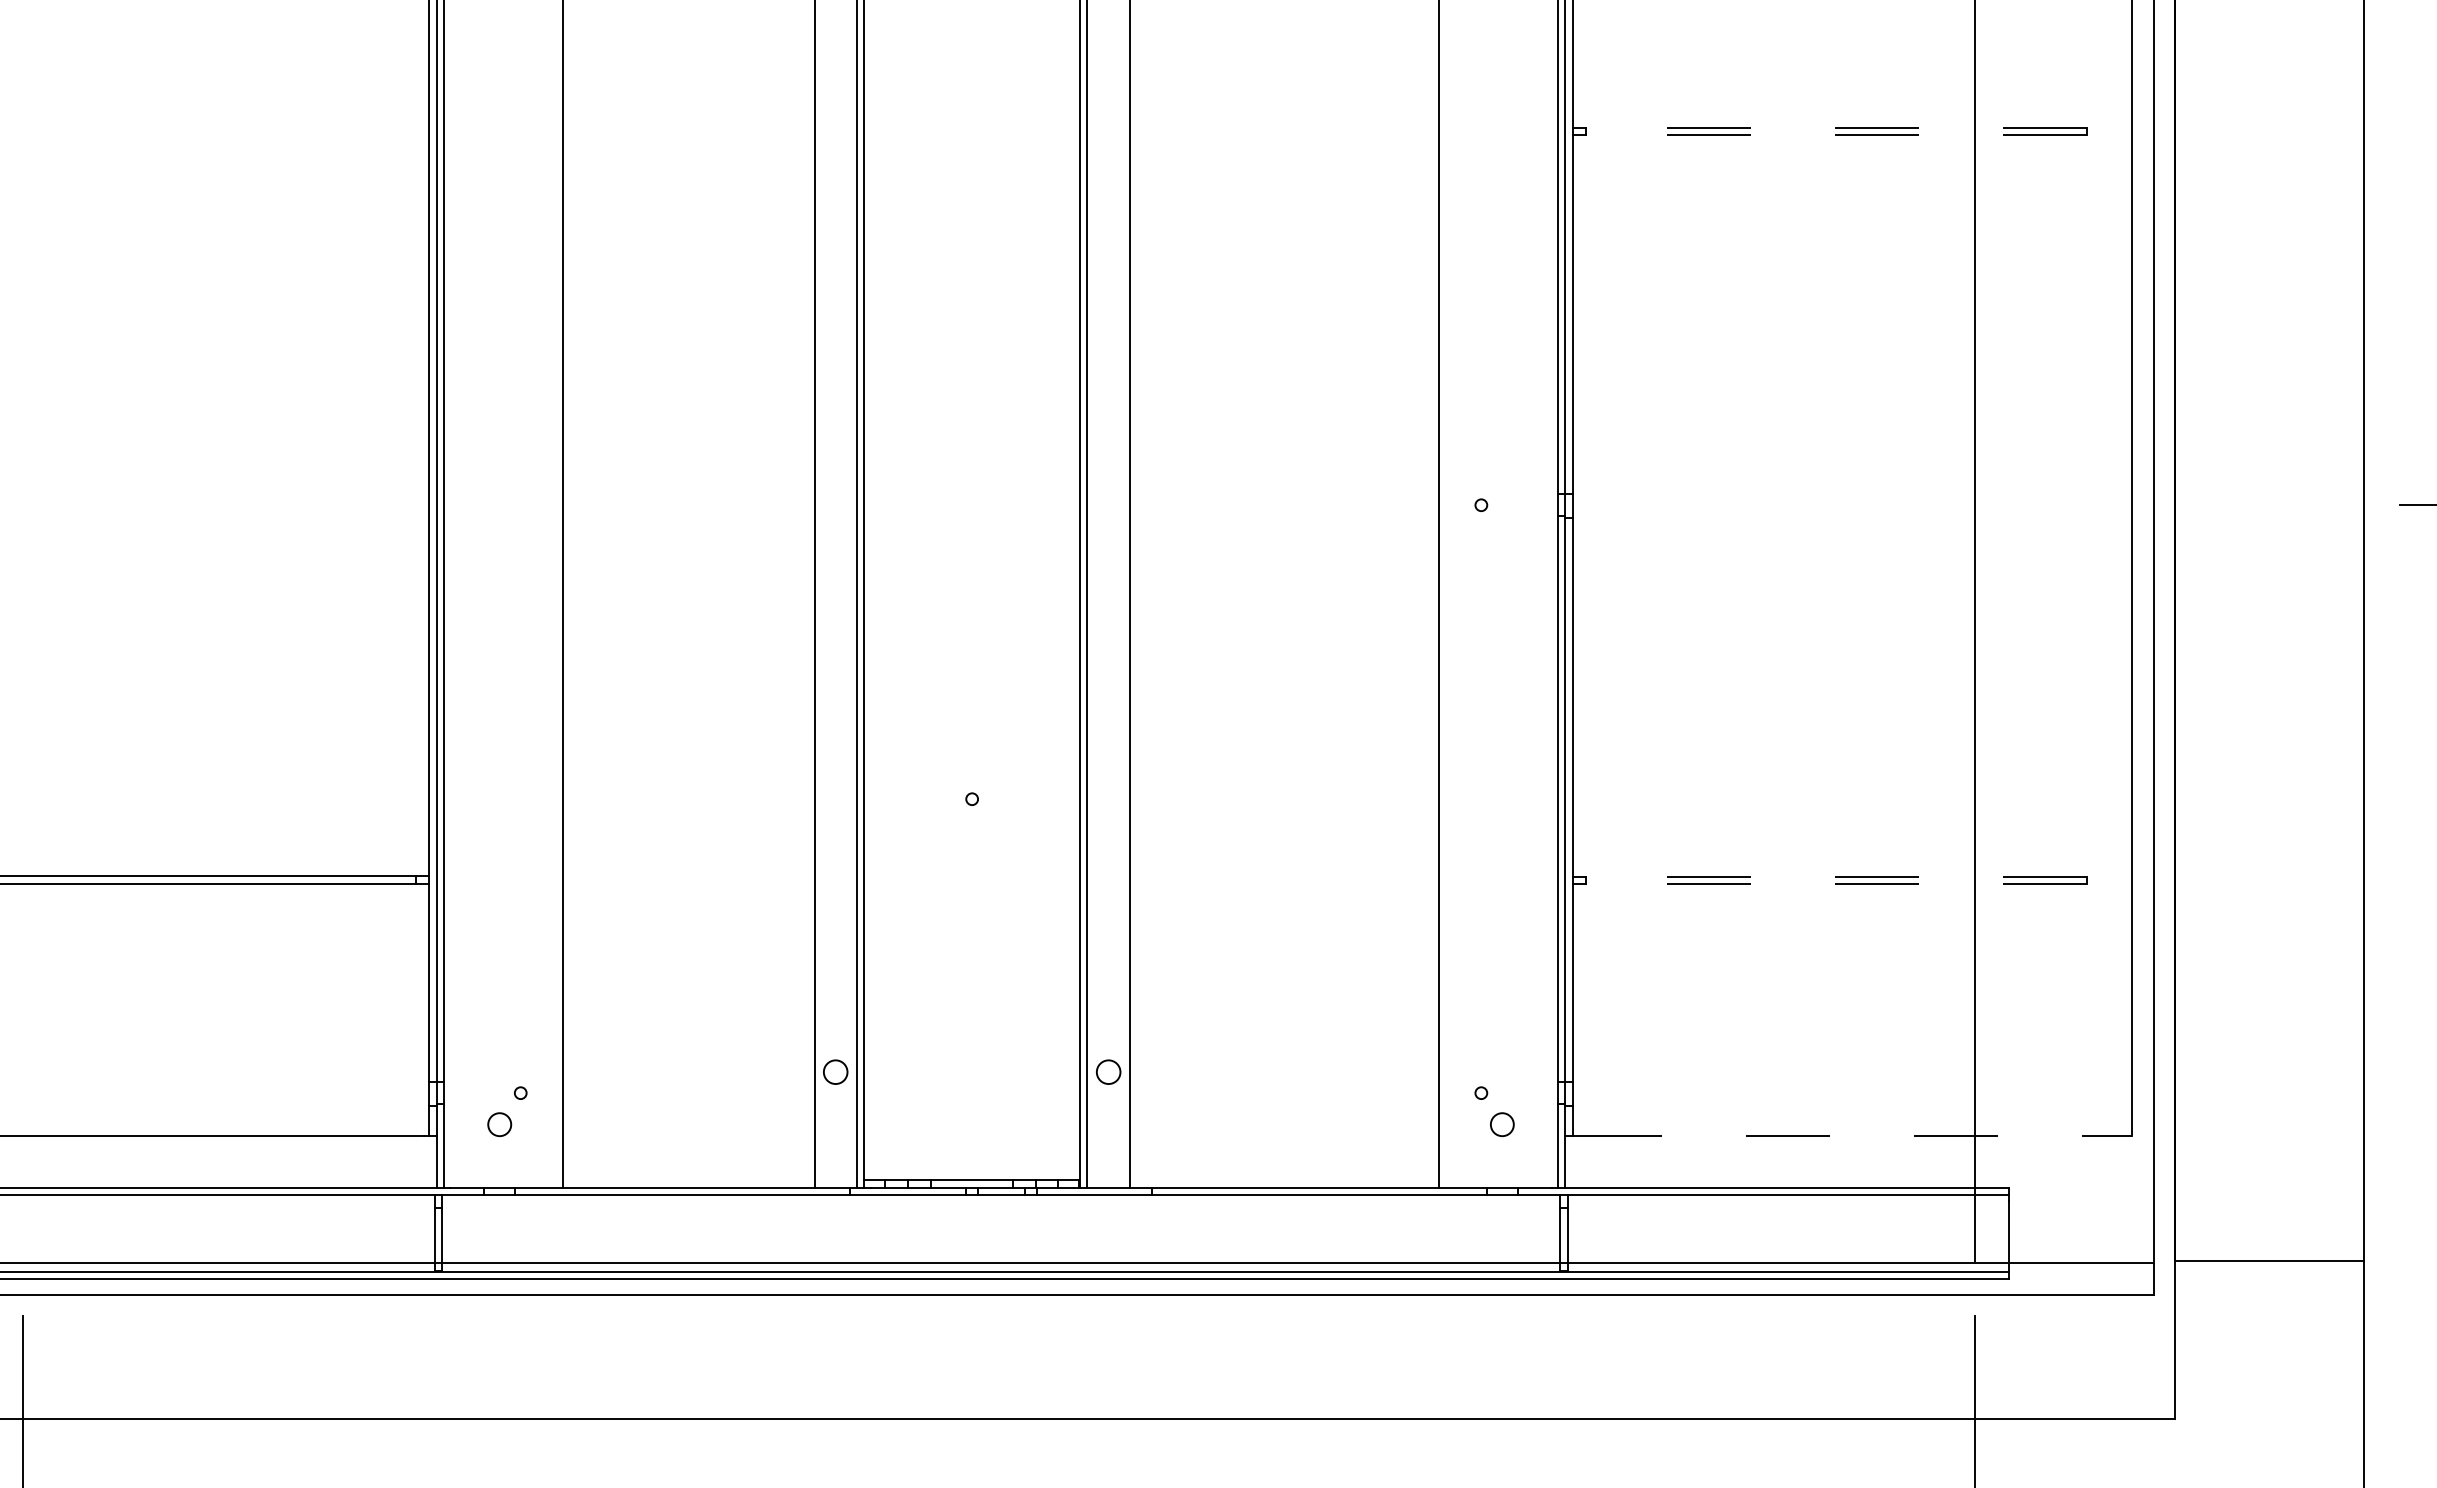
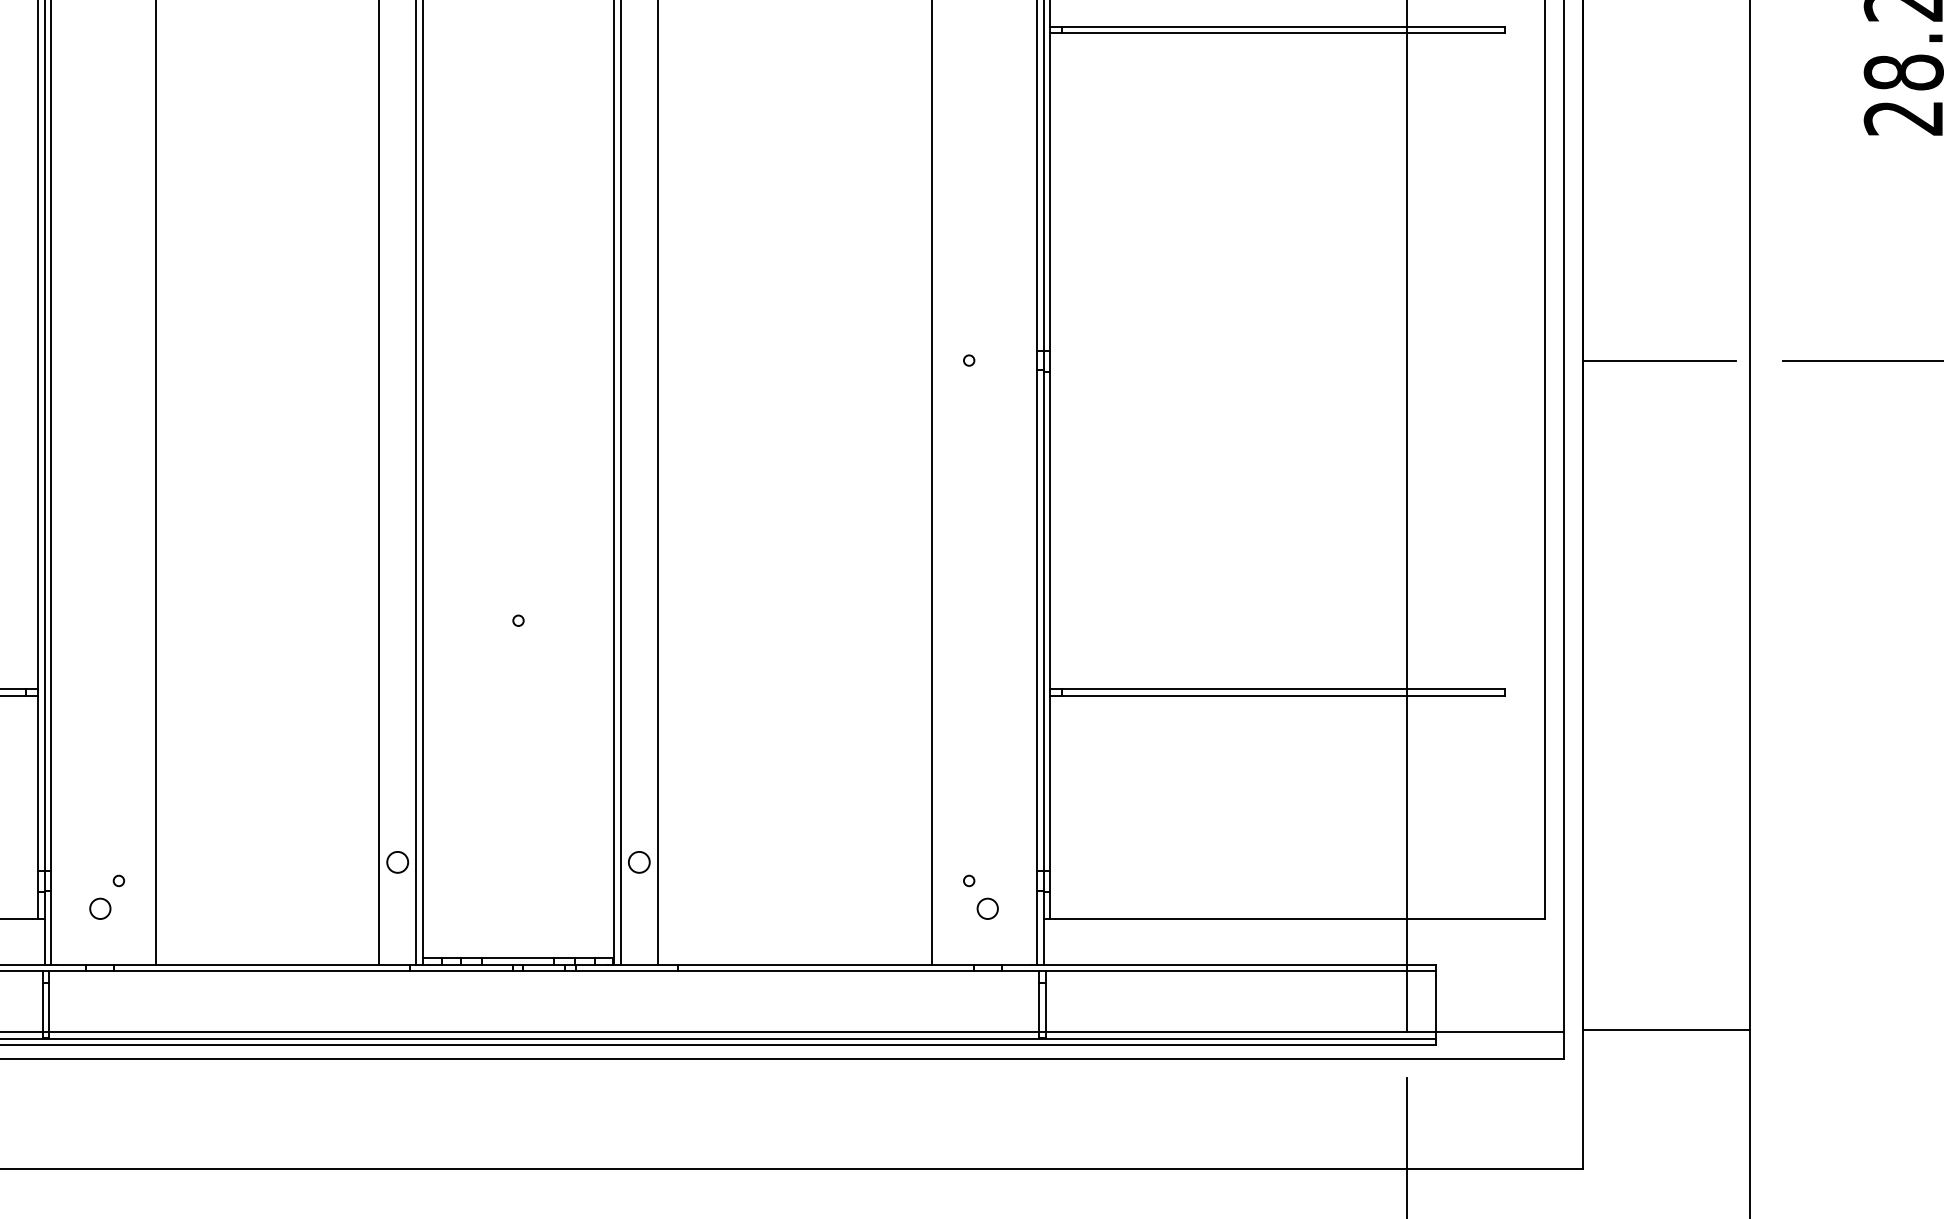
line: (1836, 127) -> (1283, 26), dashed -> solid
line: (1836, 135) -> (1283, 33), dashed -> solid
line: (2260, 505) -> (1658, 360), added
line: (1836, 876) -> (1283, 689), dashed -> solid
line: (1836, 883) -> (1283, 695), dashed -> solid
line: (1855, 1135) -> (1300, 918), dashed -> solid

